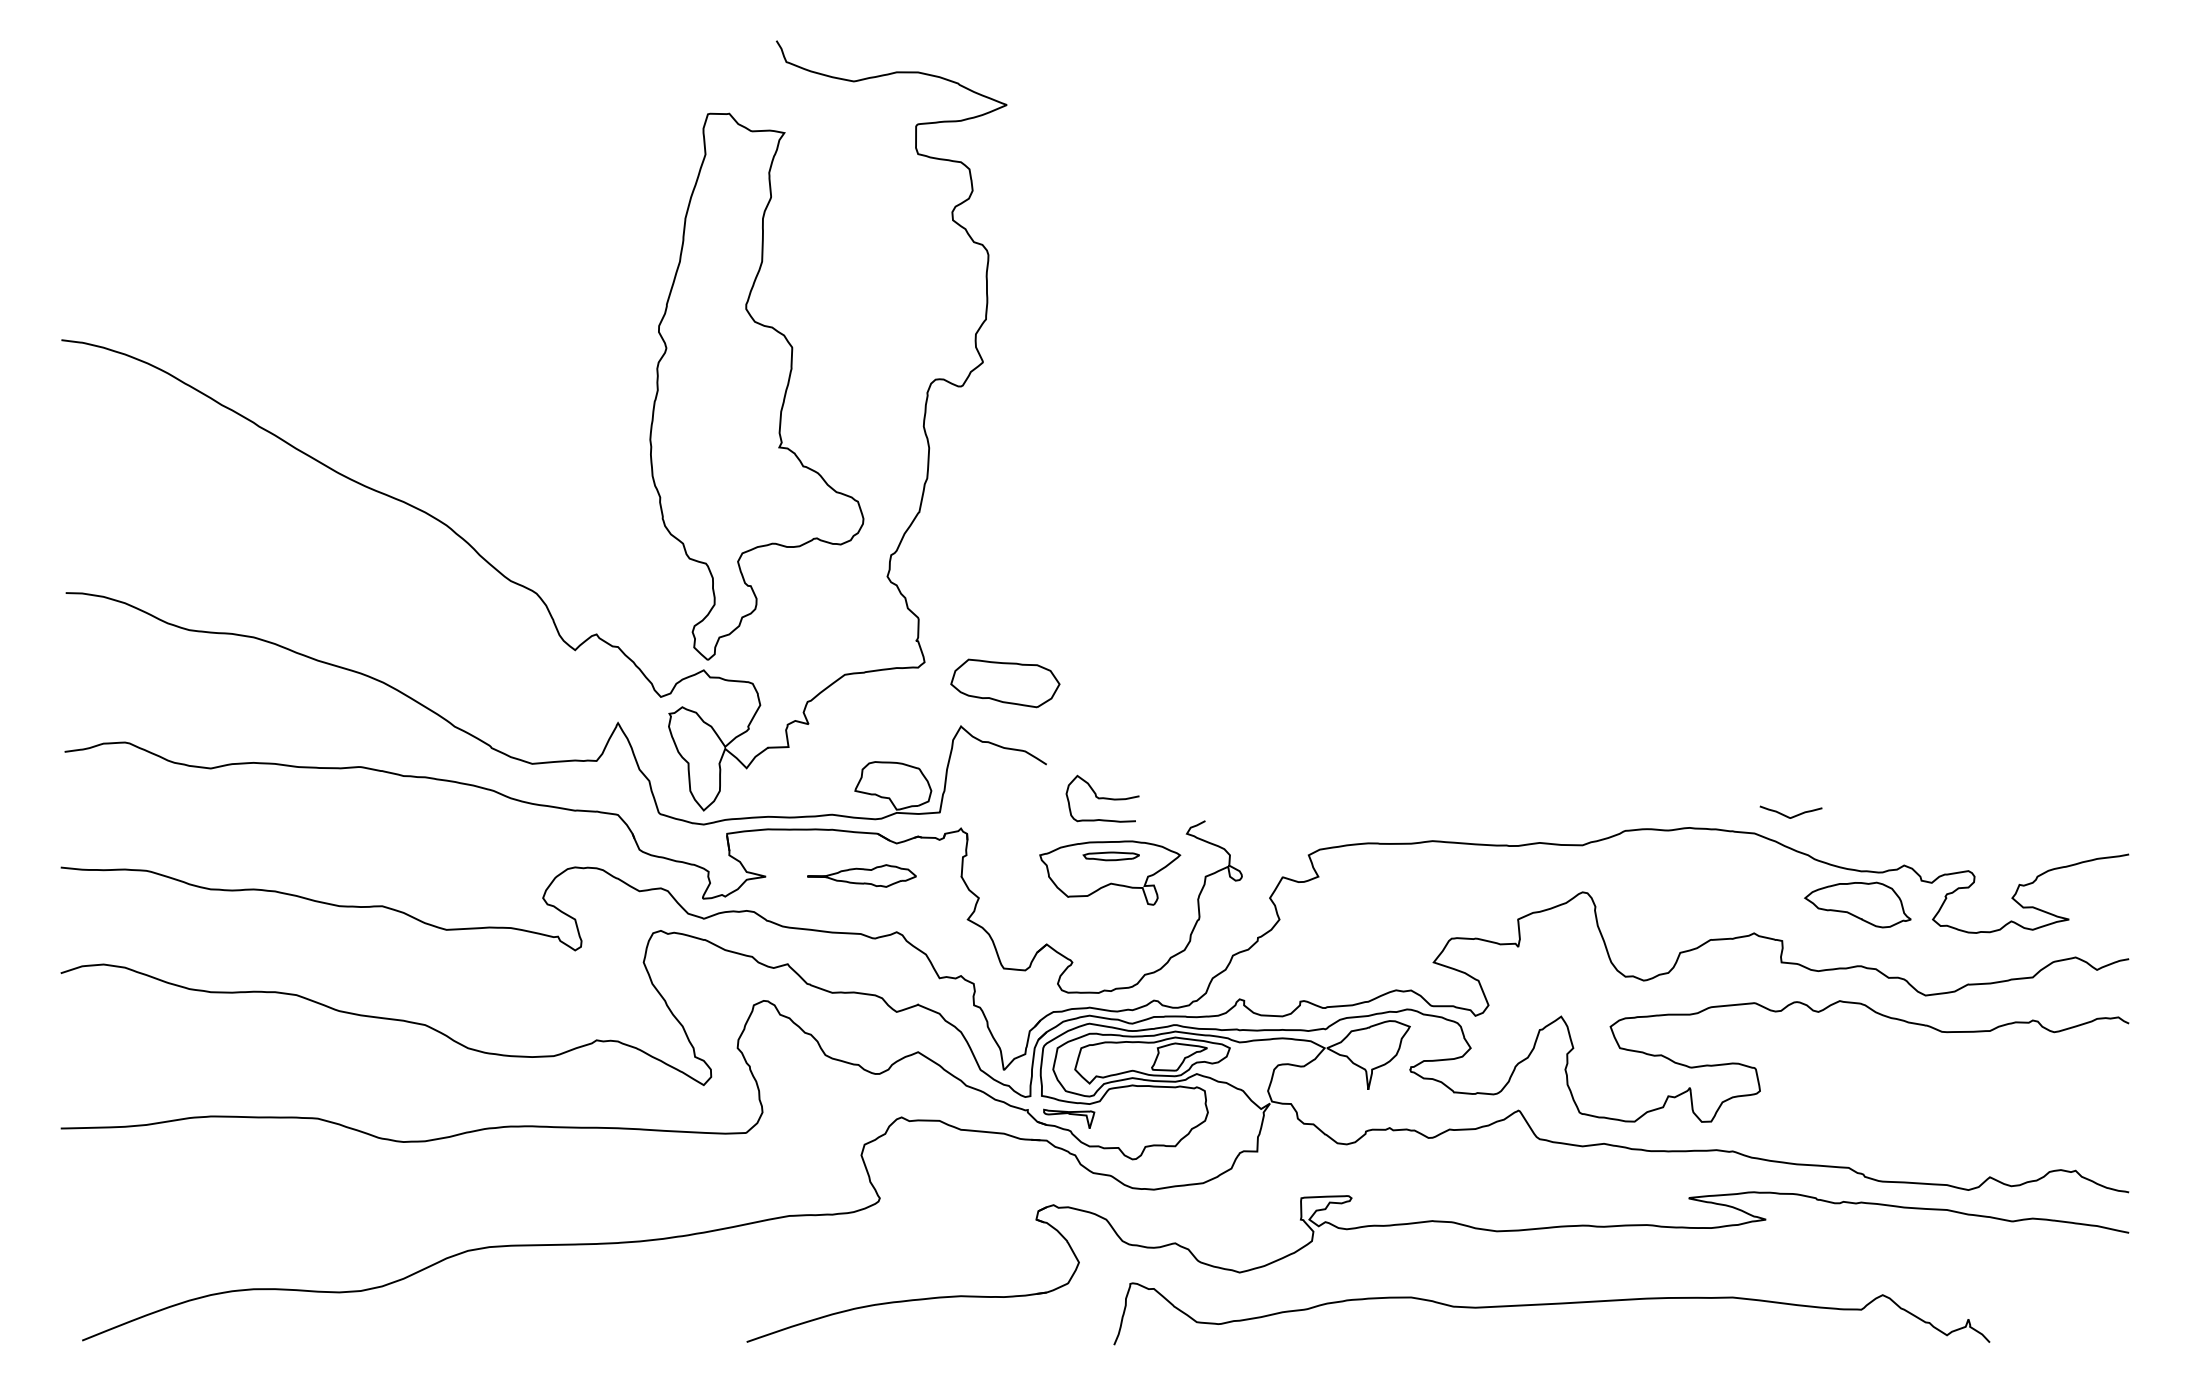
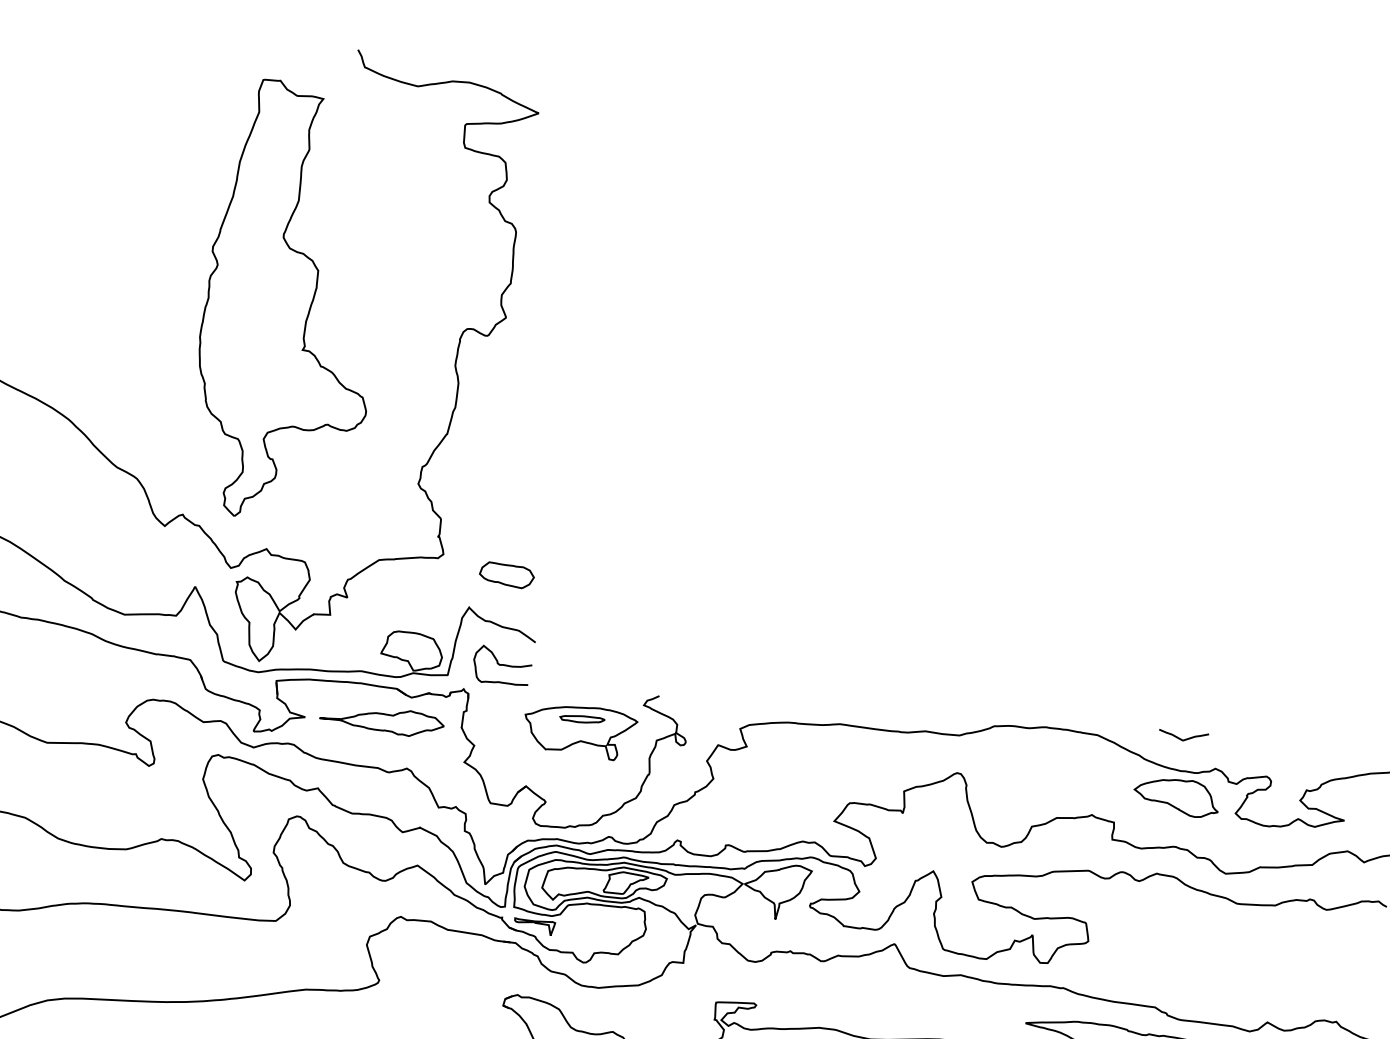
part: (756, 386) -> (287, 300), moved
part: (1005, 682) -> (507, 574), size x0.62
curve: (1102, 798) -> (502, 665), moved
curve: (1787, 815) -> (1180, 738), moved
part: (861, 875) -> (381, 721), size x1.43

